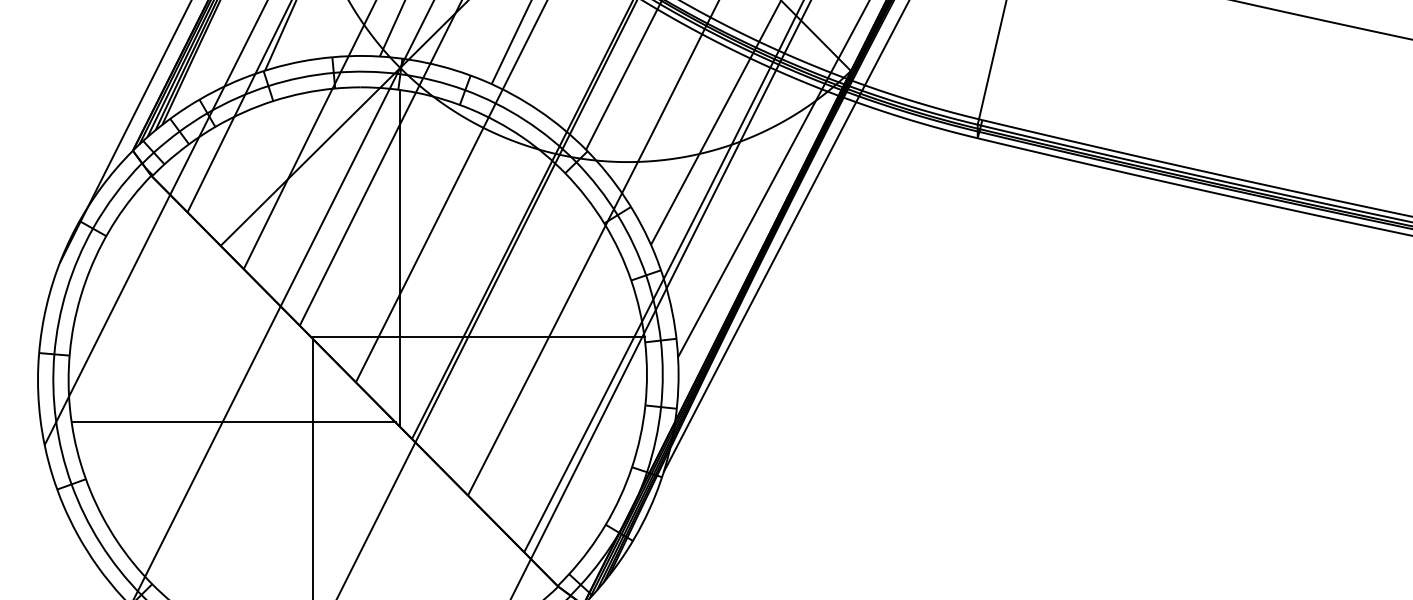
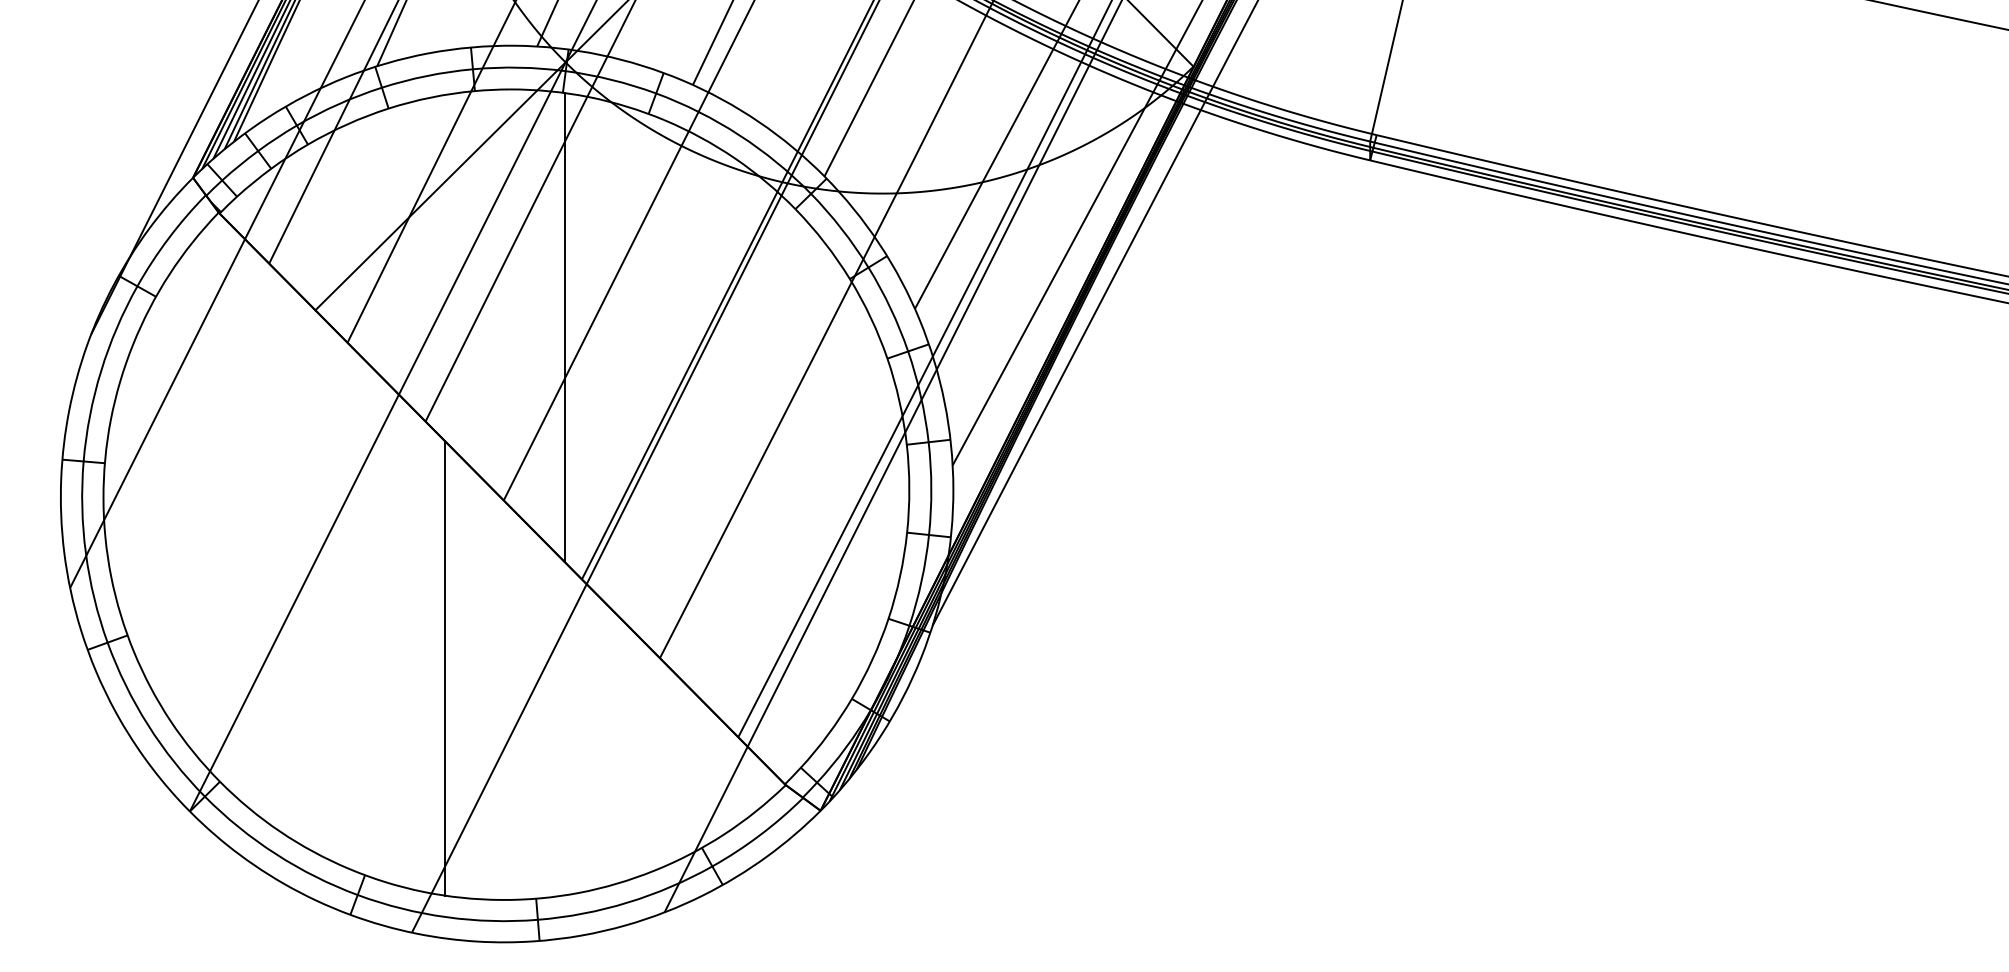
line: (477, 336) -> (672, 436), removed
line: (233, 422) -> (333, 556), removed

